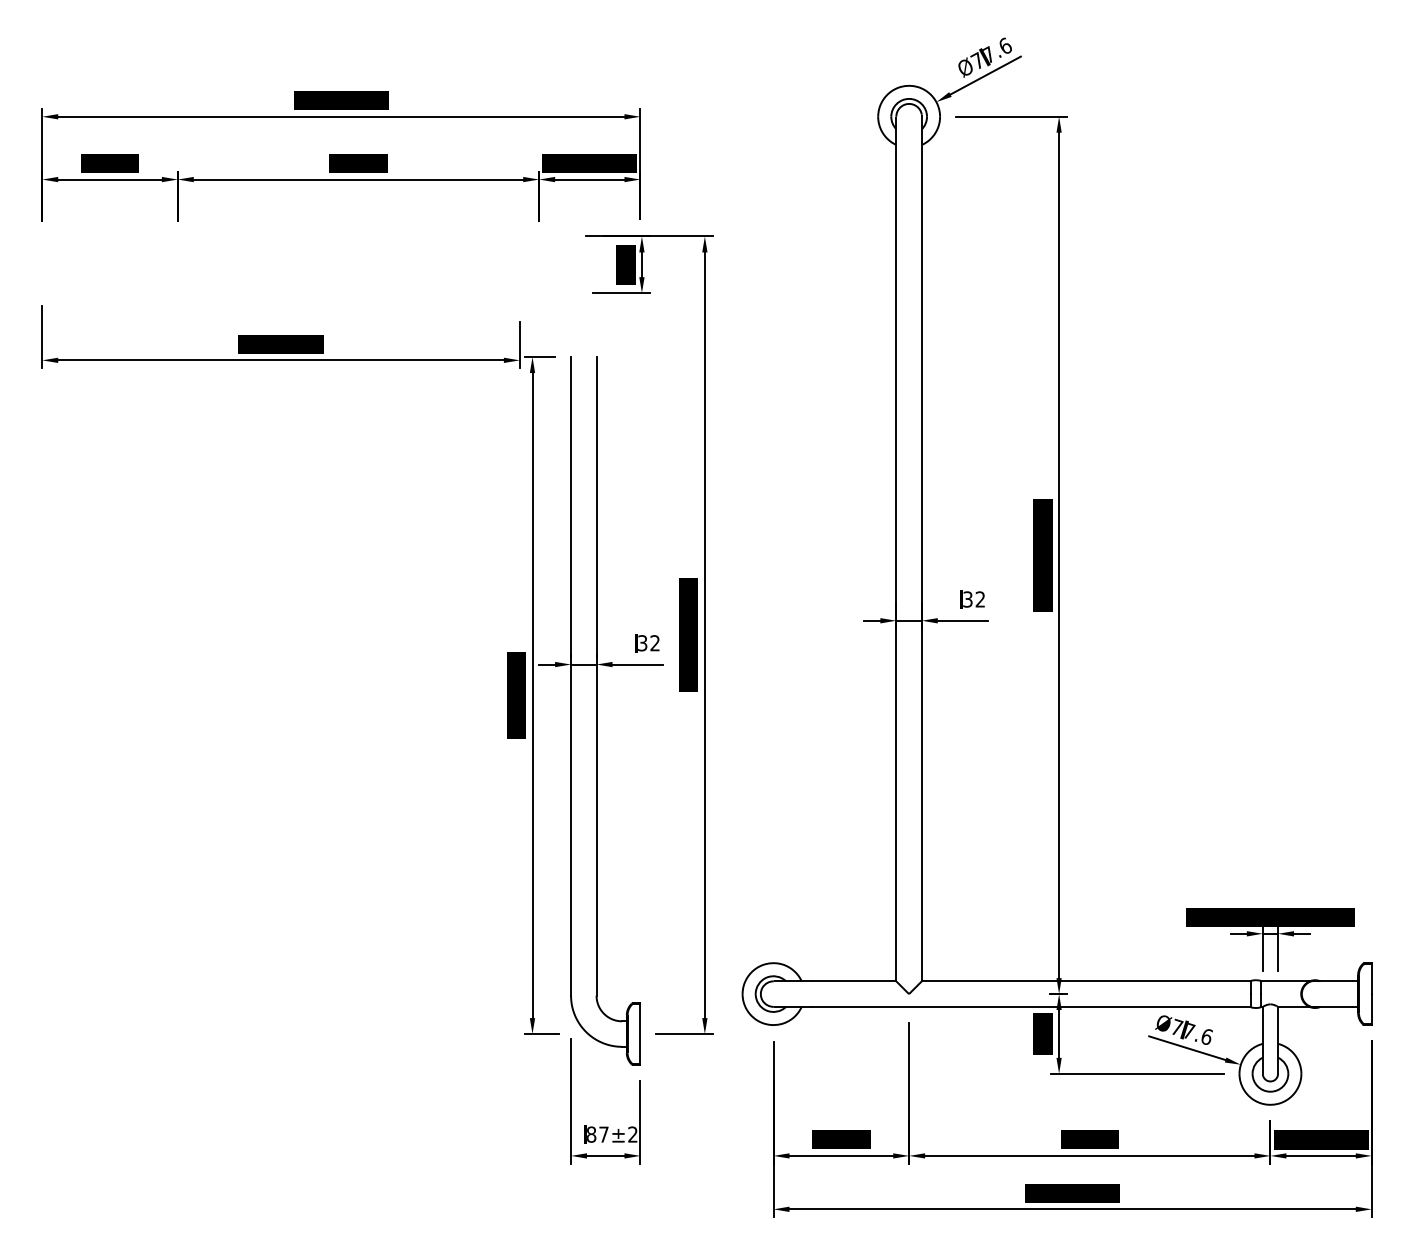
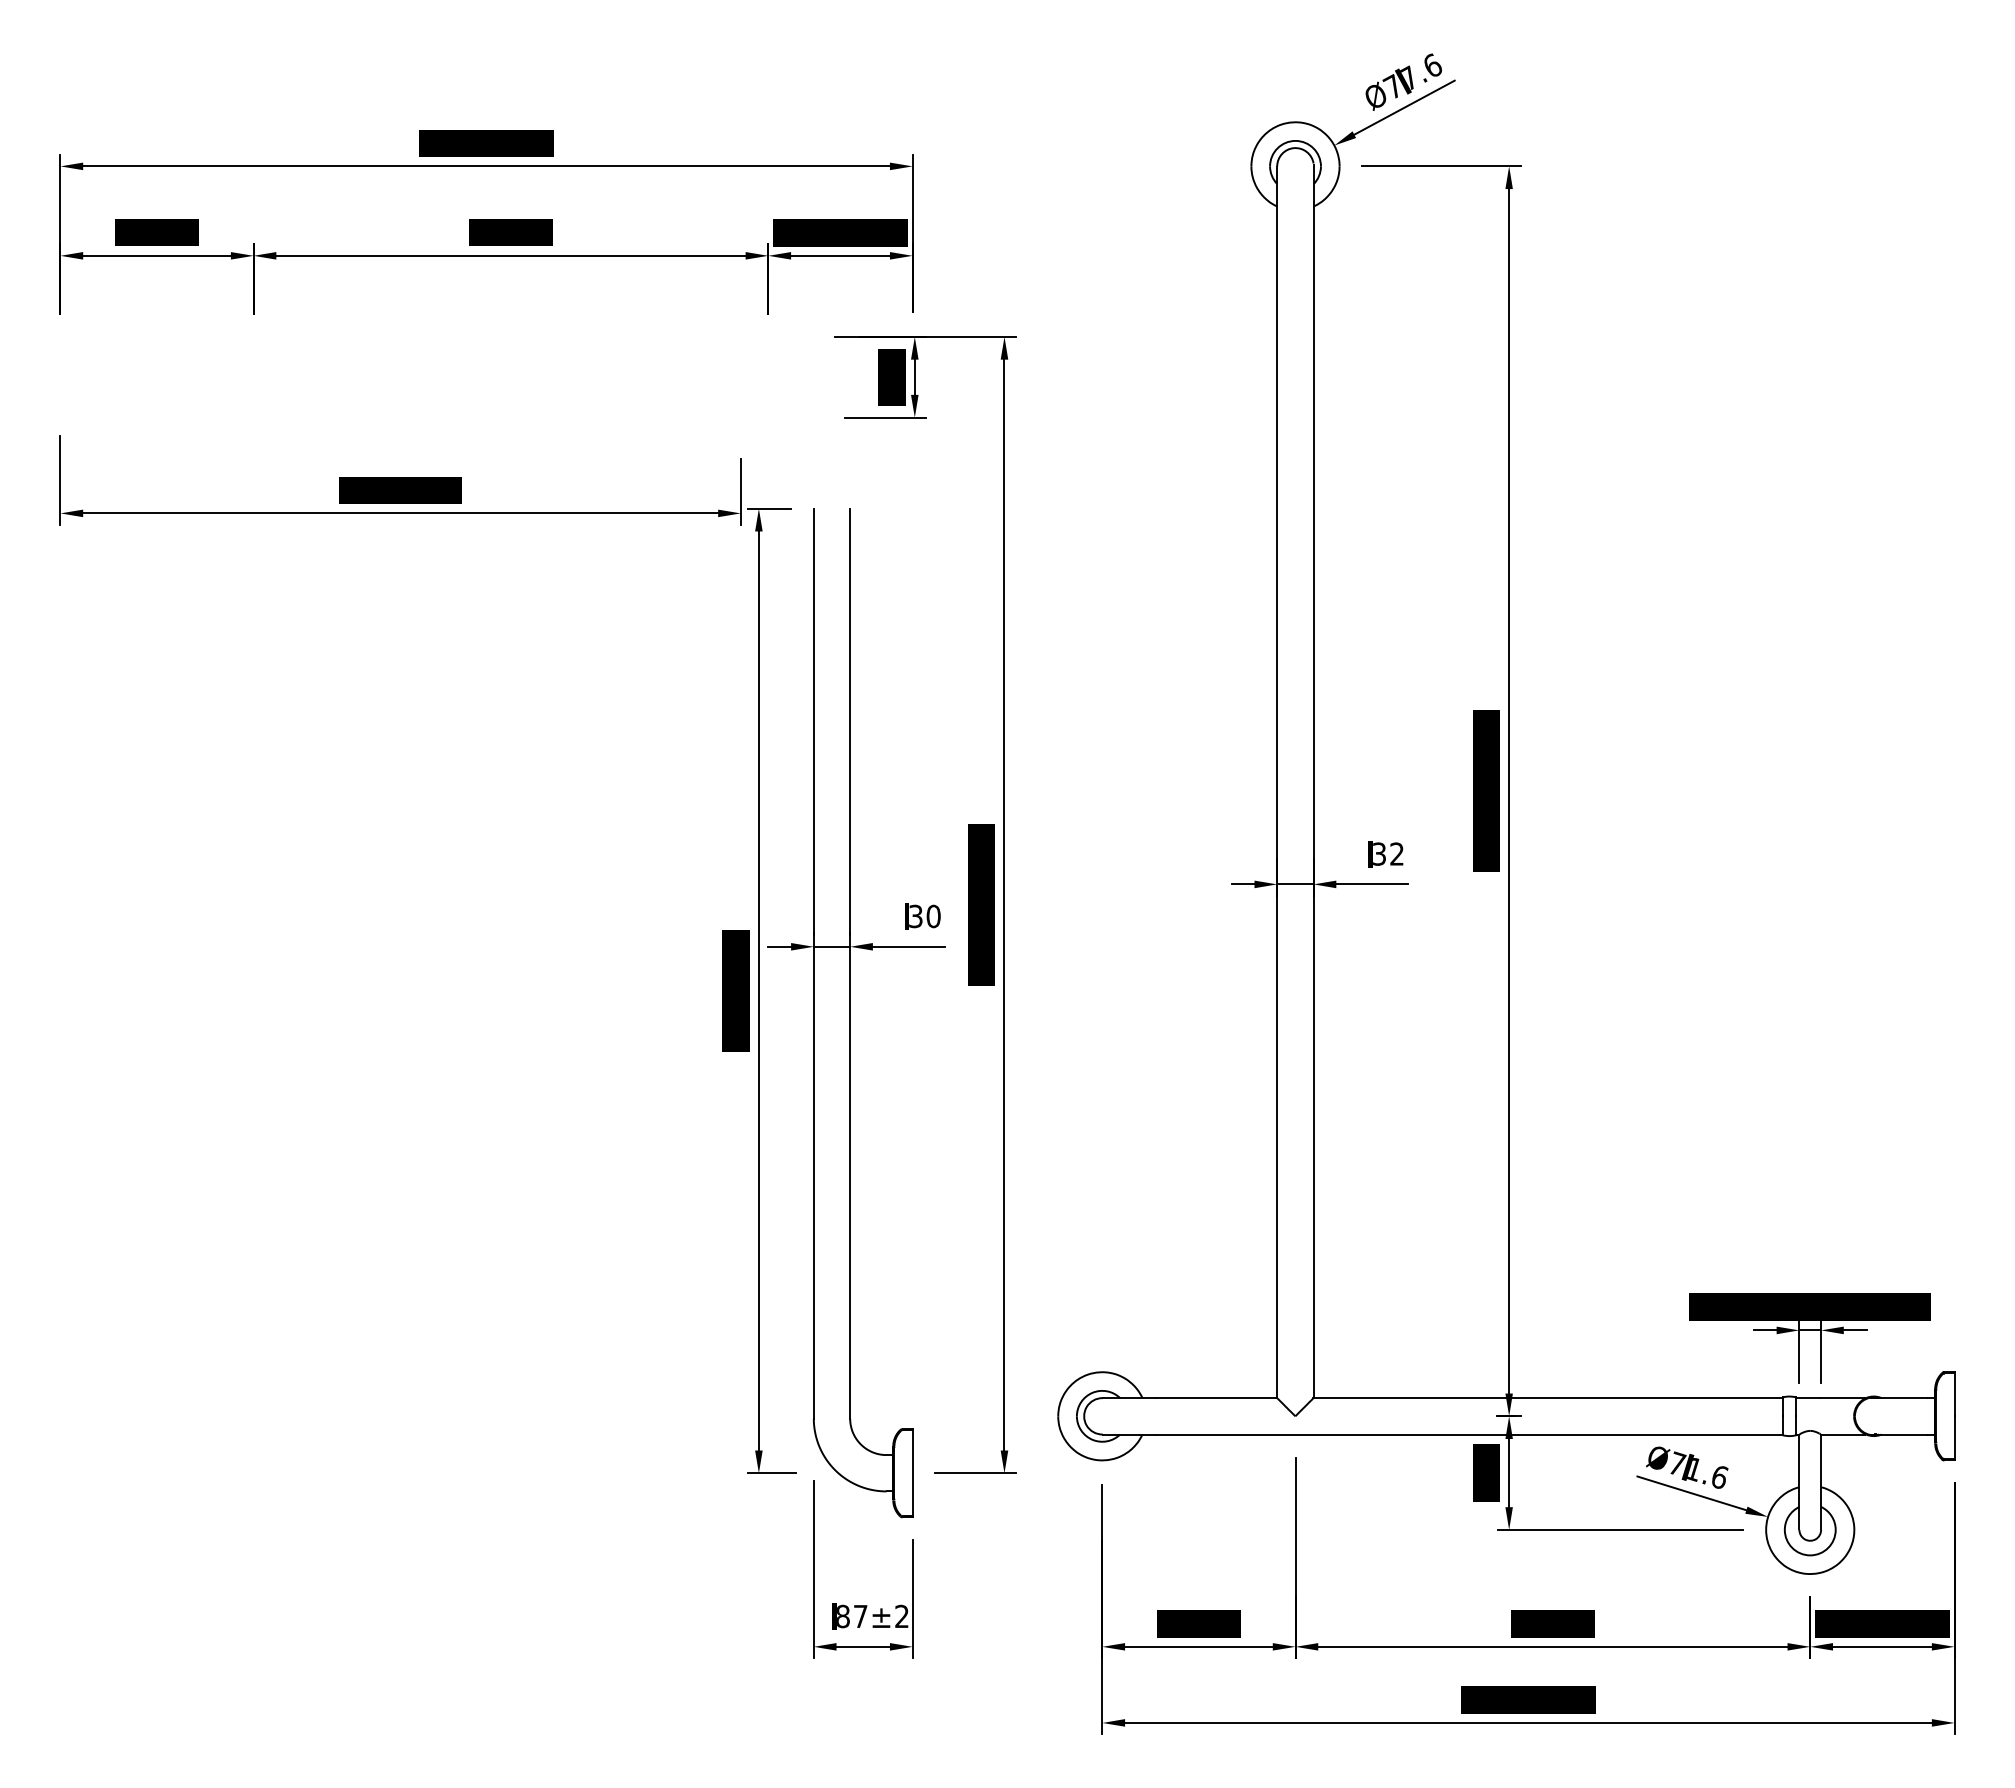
text: (655, 643) -> (933, 916), 32 -> 30
text: (1189, 1031) -> (1695, 1469), Ø77.6 -> Ø71.6

